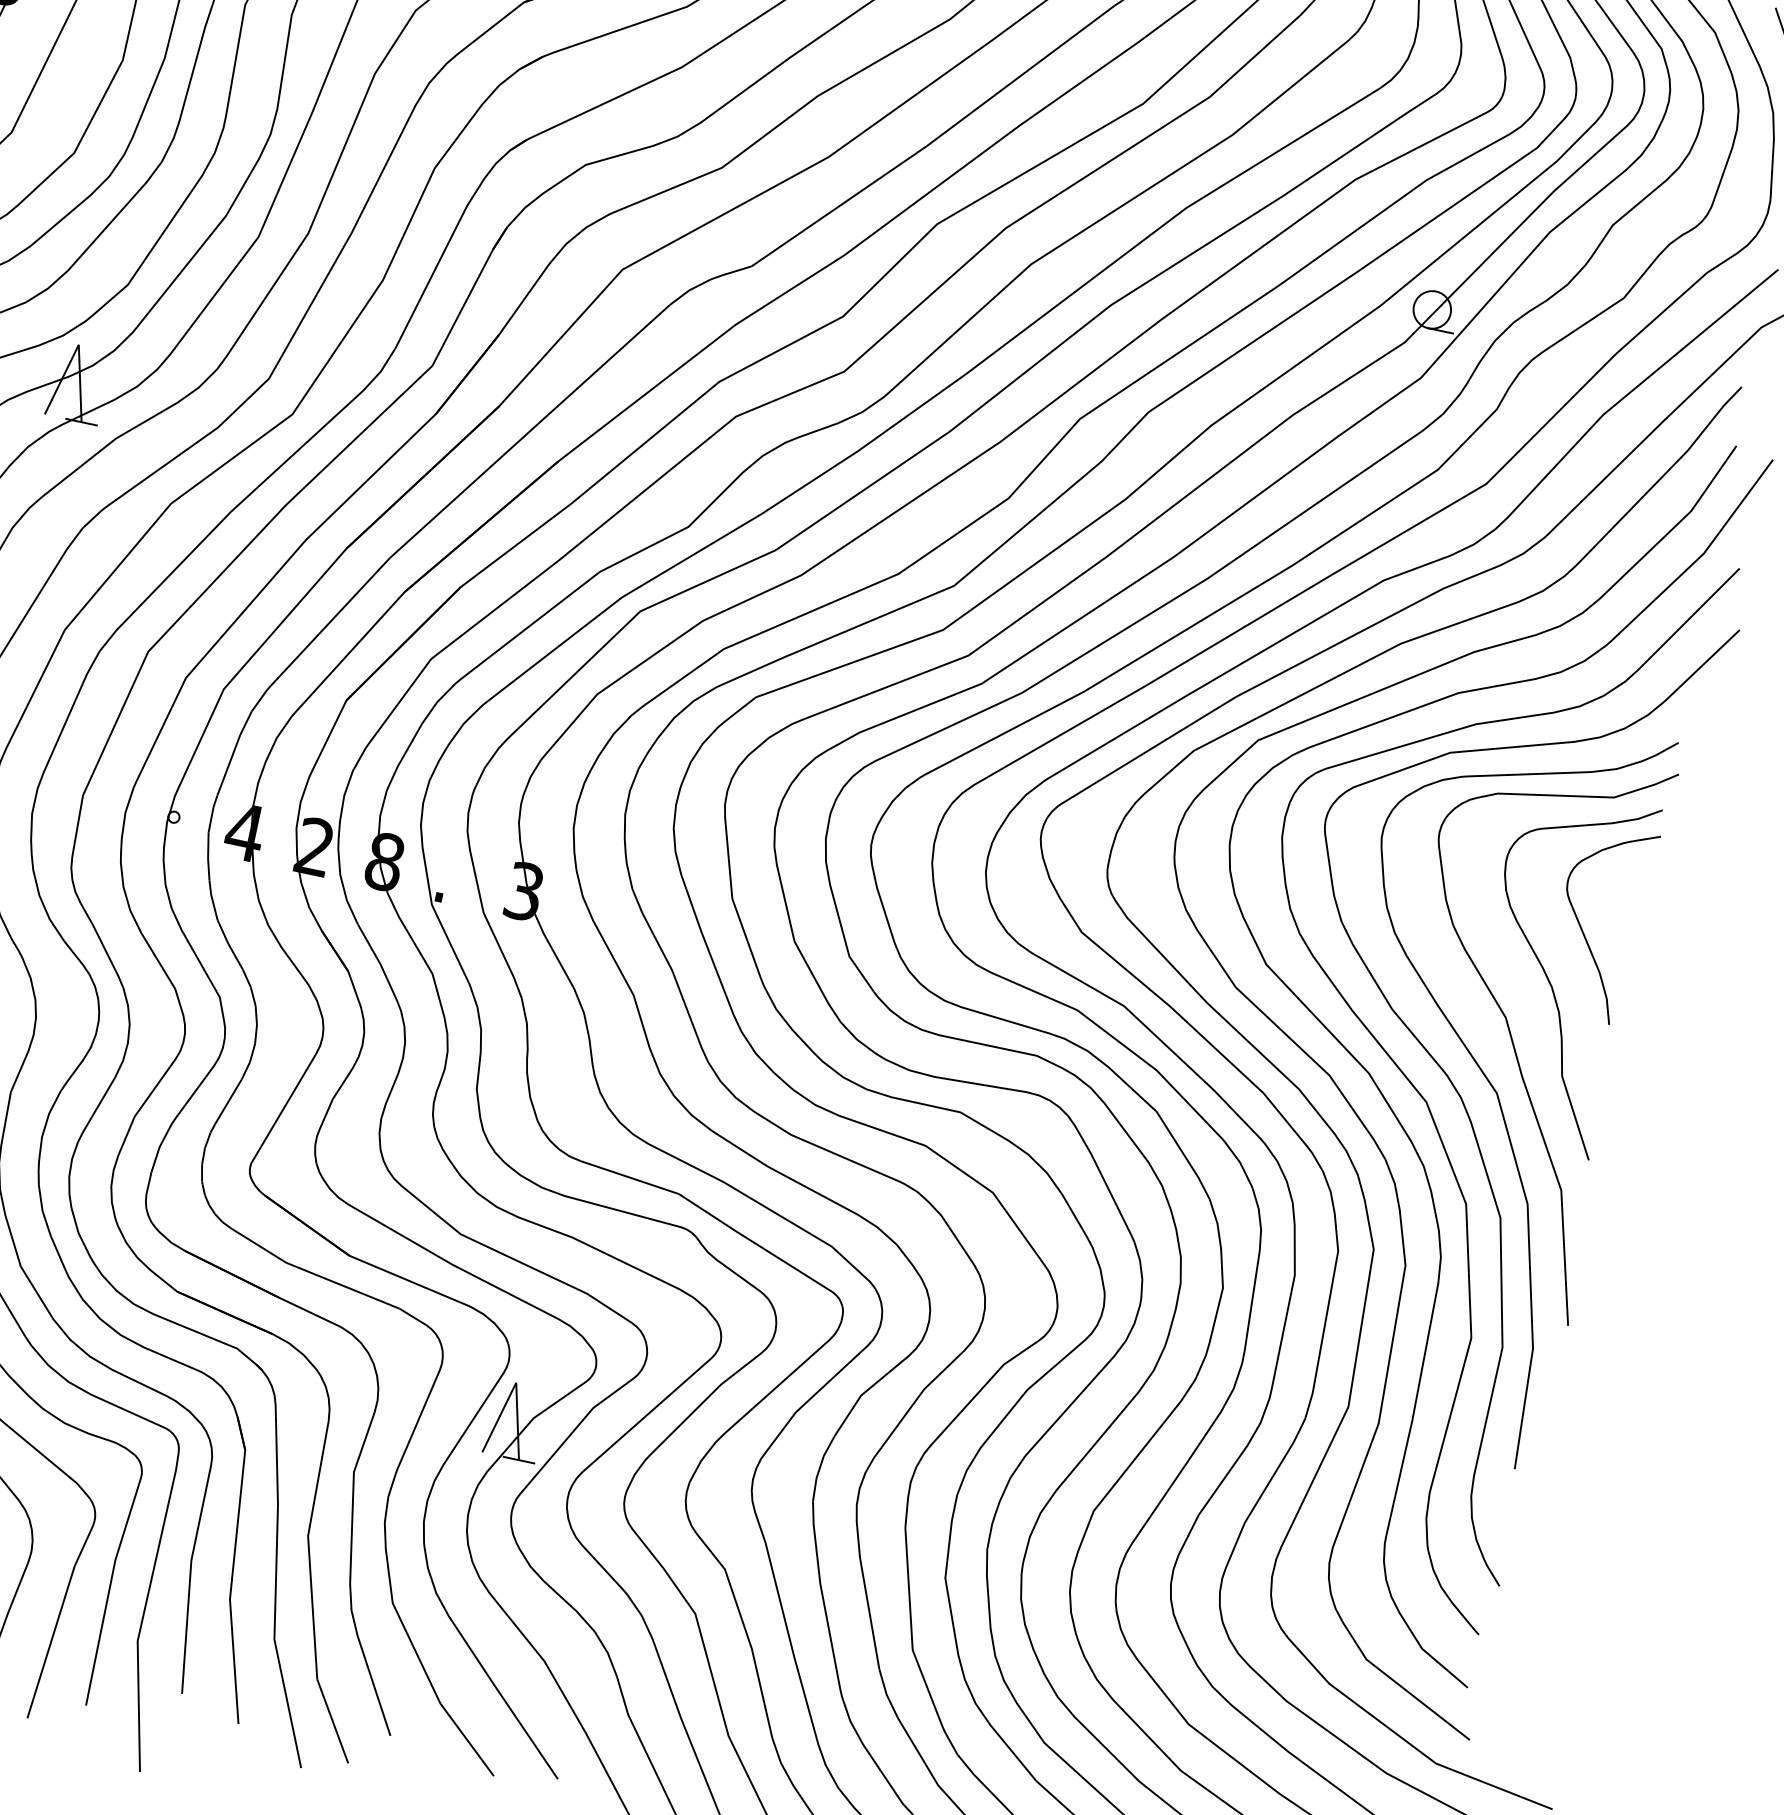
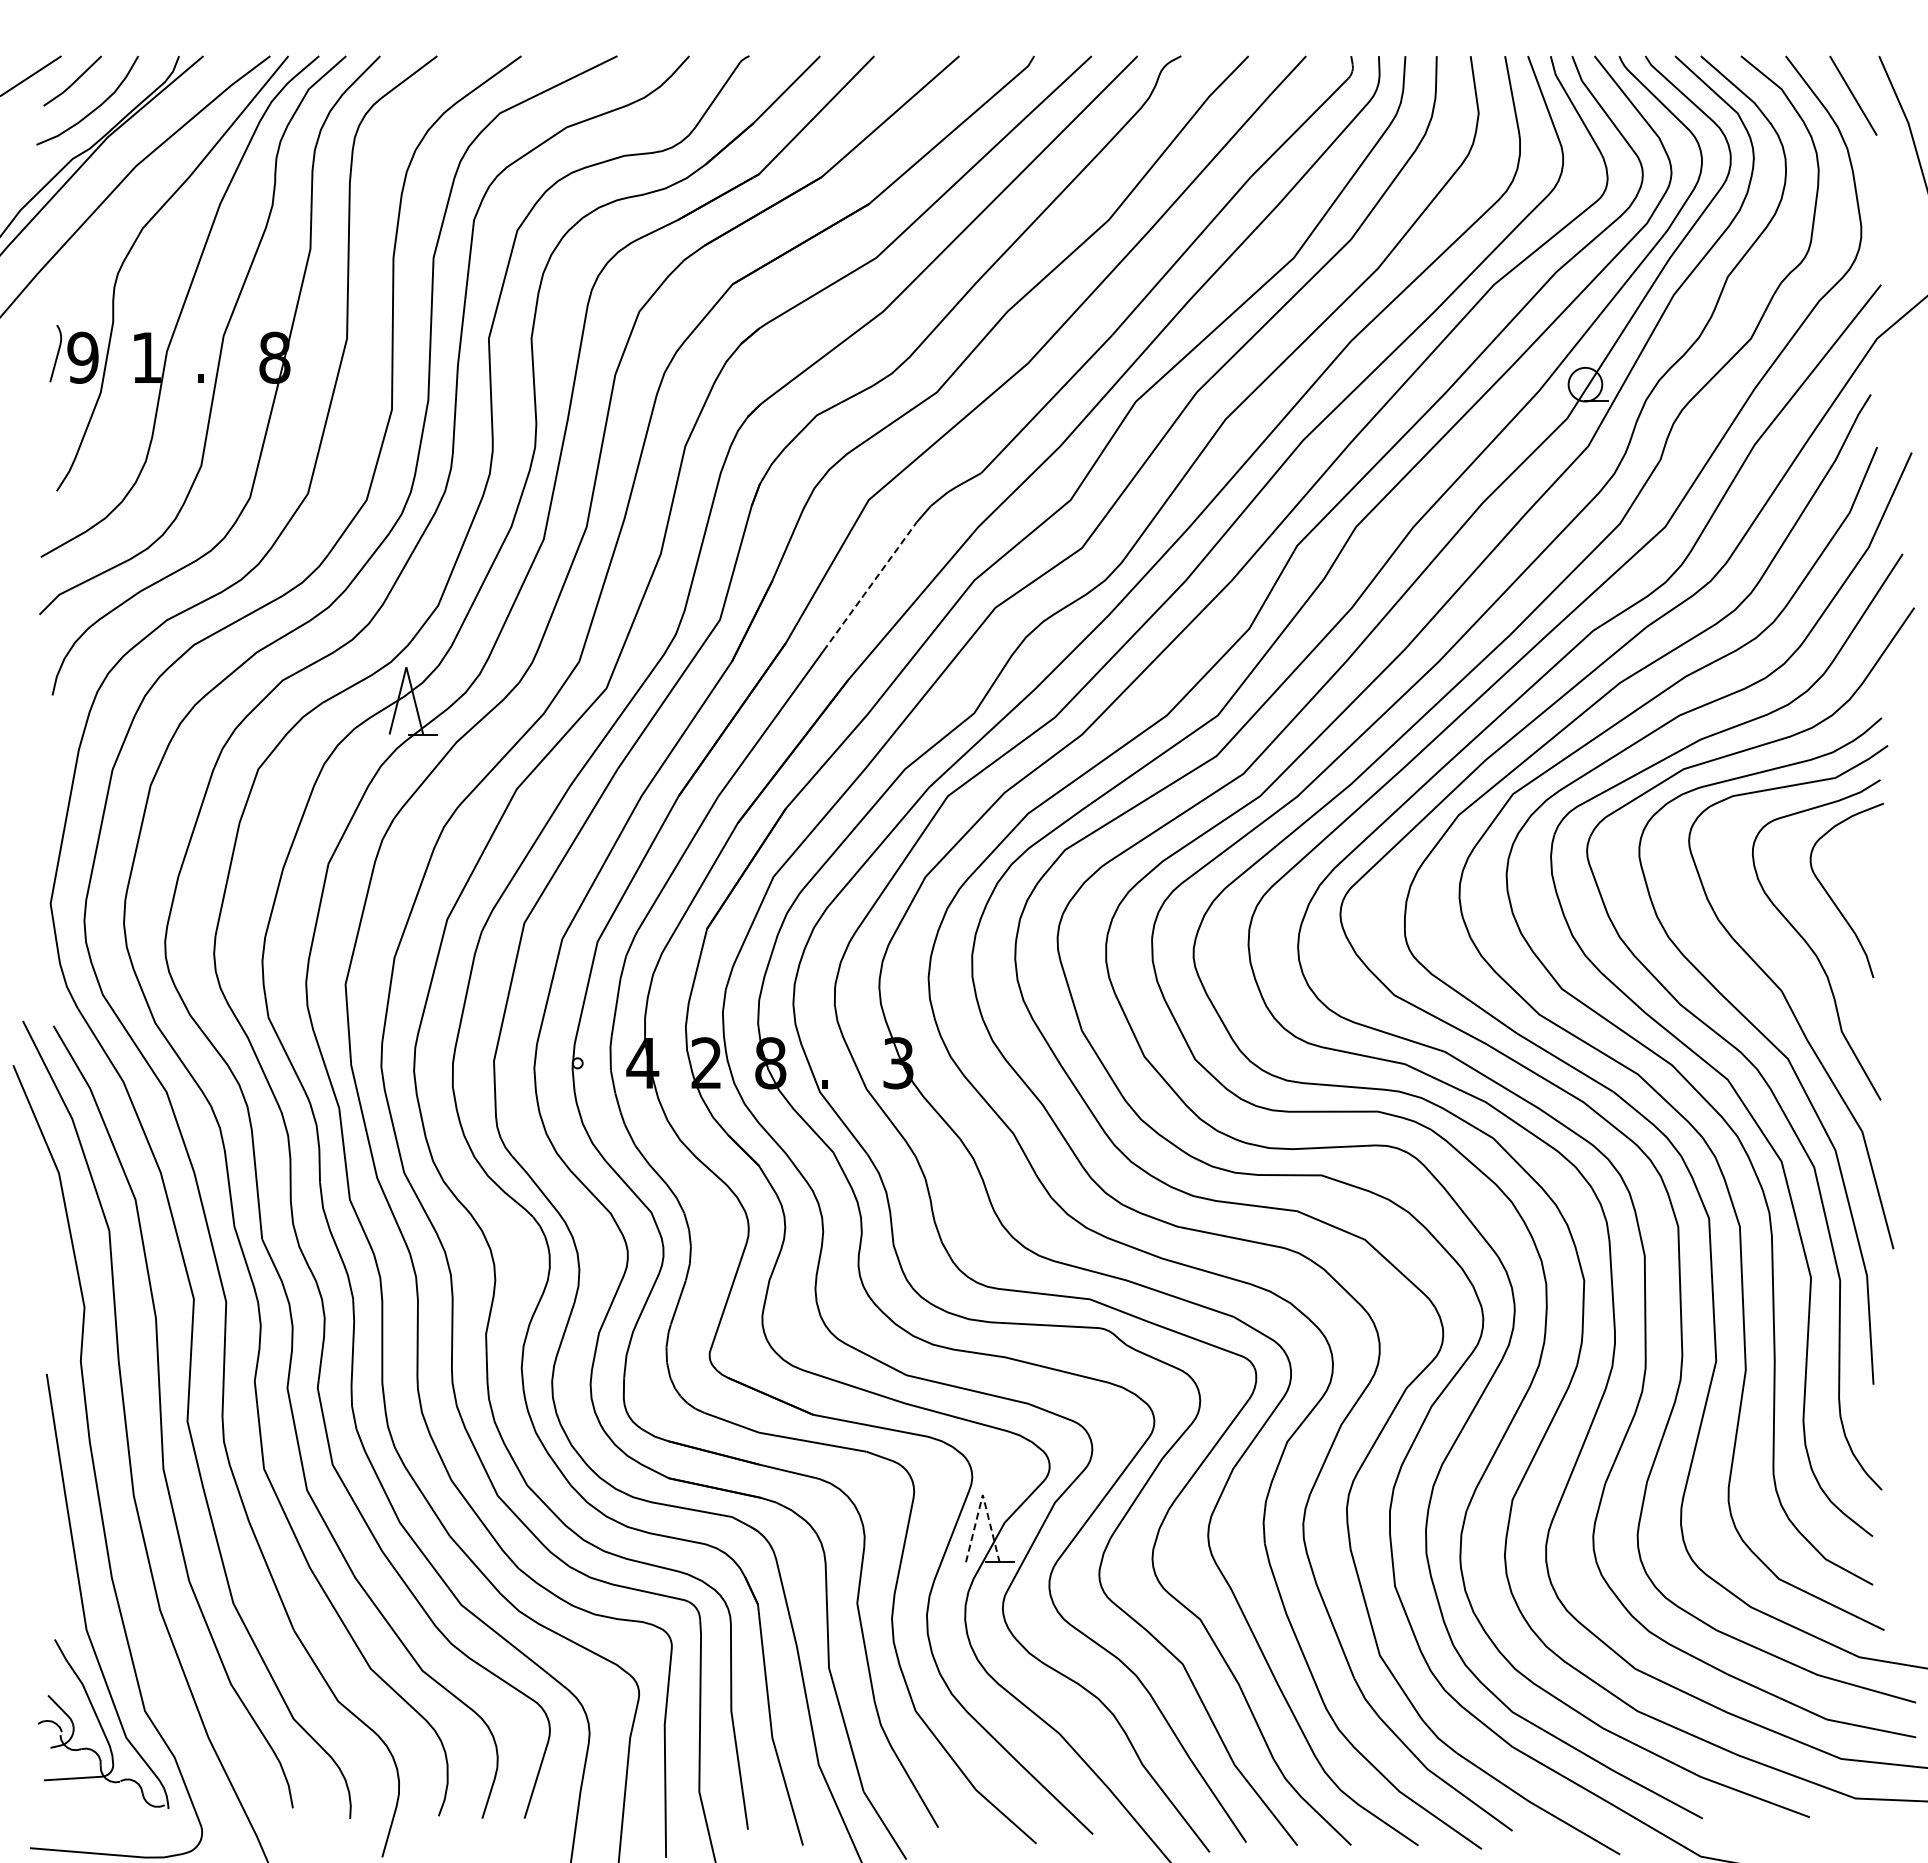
line: (604, 364) -> (870, 586), solid -> dashed
line: (516, 1382) -> (982, 1494), solid -> dashed

